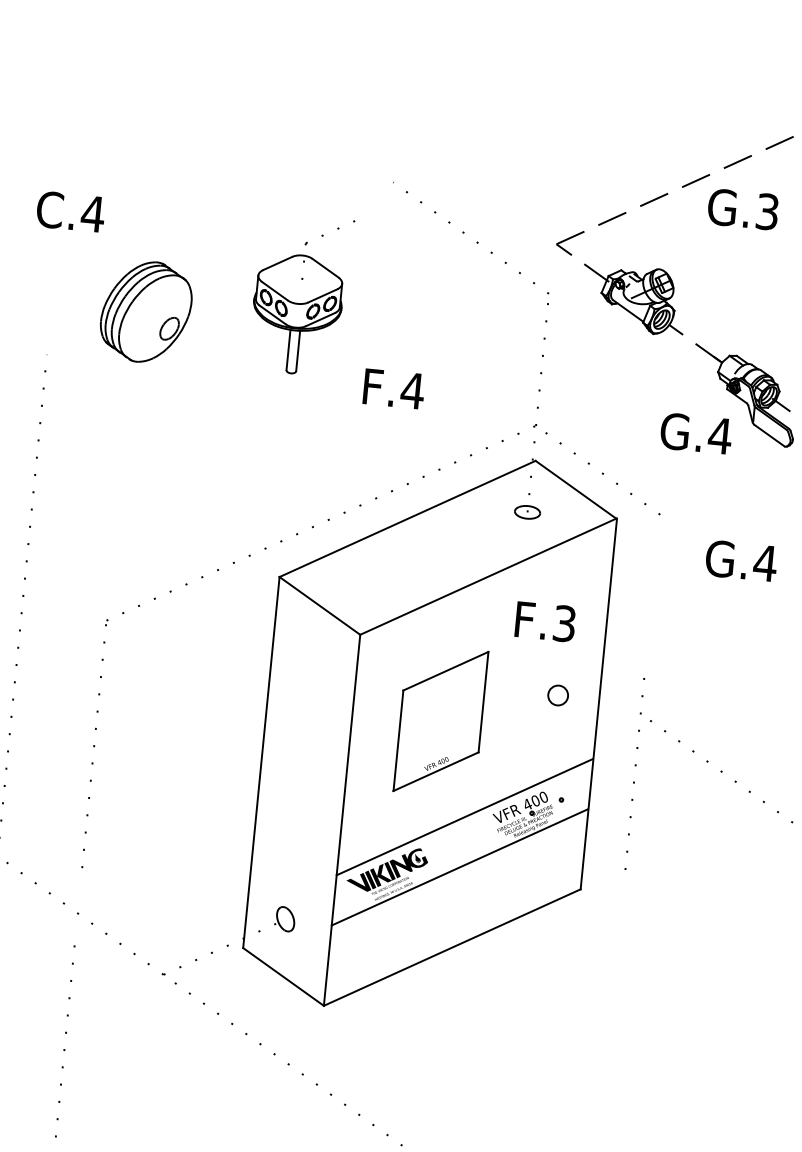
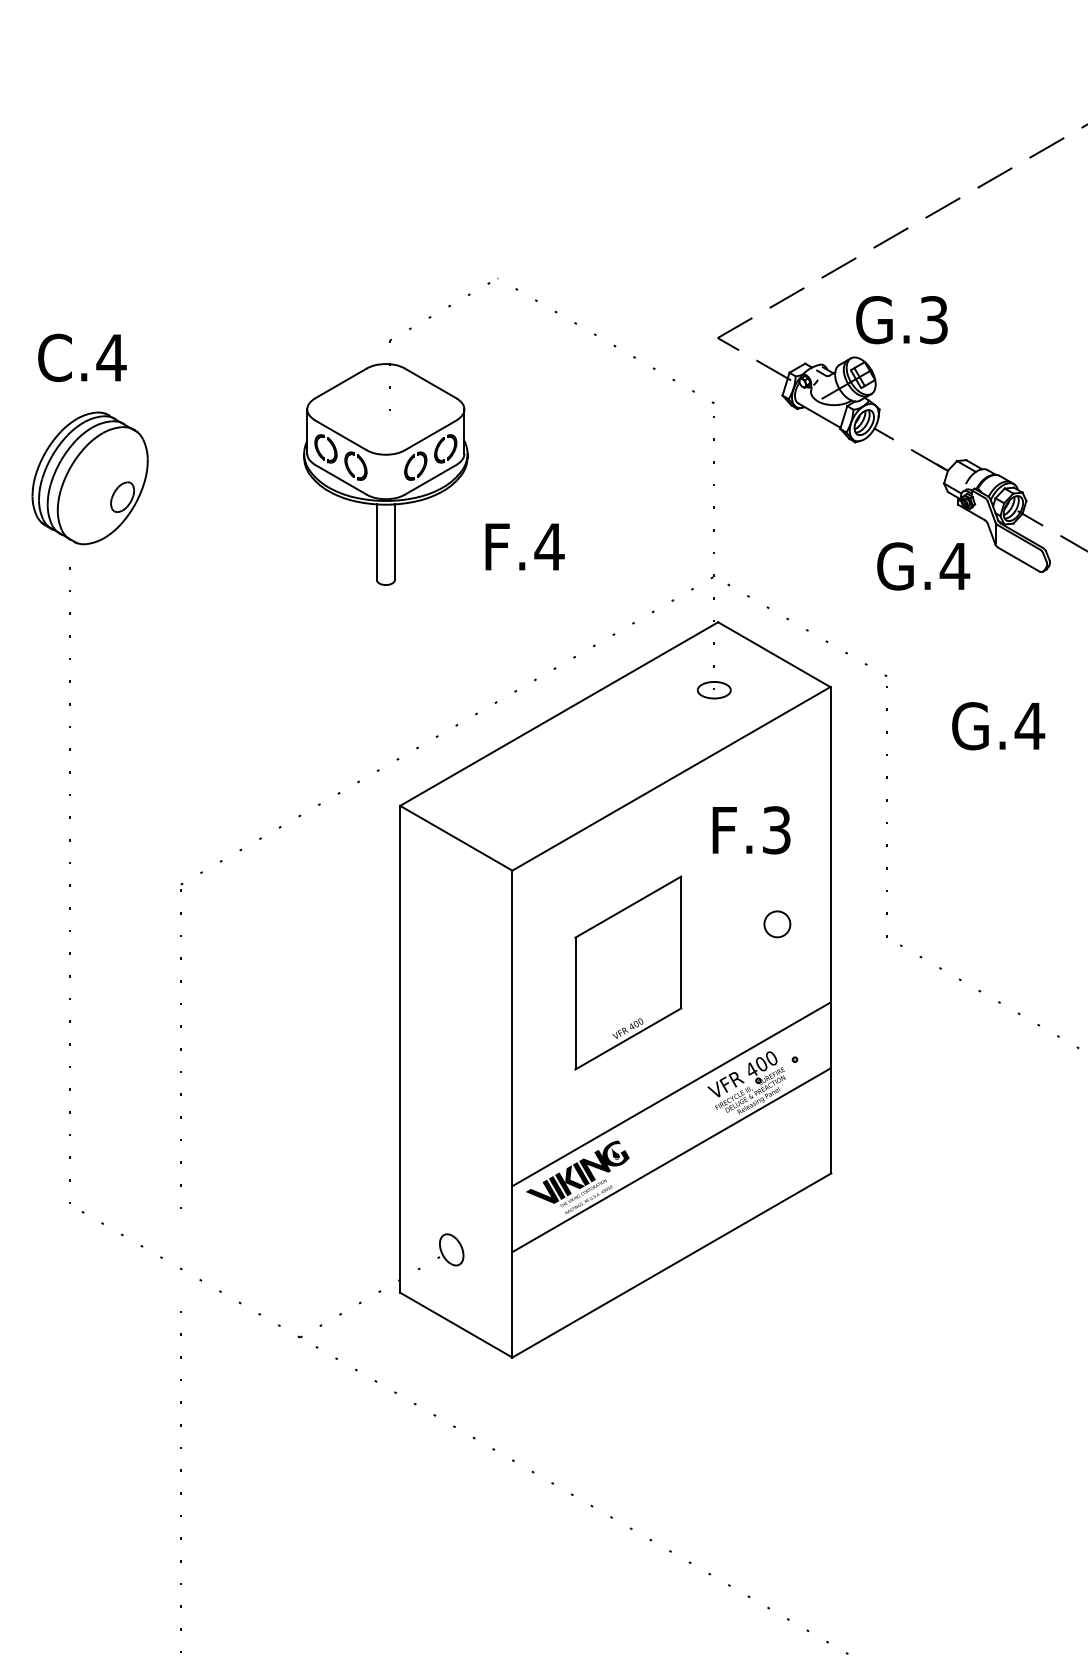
text: (742, 209) -> (901, 320), moved
part: (304, 293) -> (396, 433), size x1.43
part: (145, 312) -> (89, 478), moved
line: (635, 766) -> (886, 801), moved

